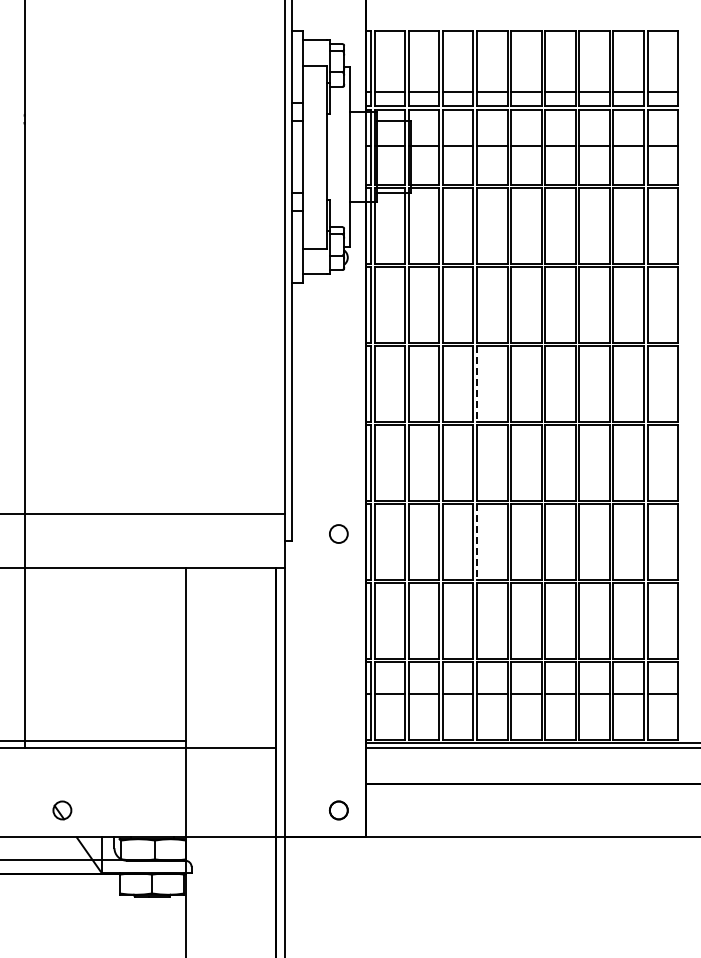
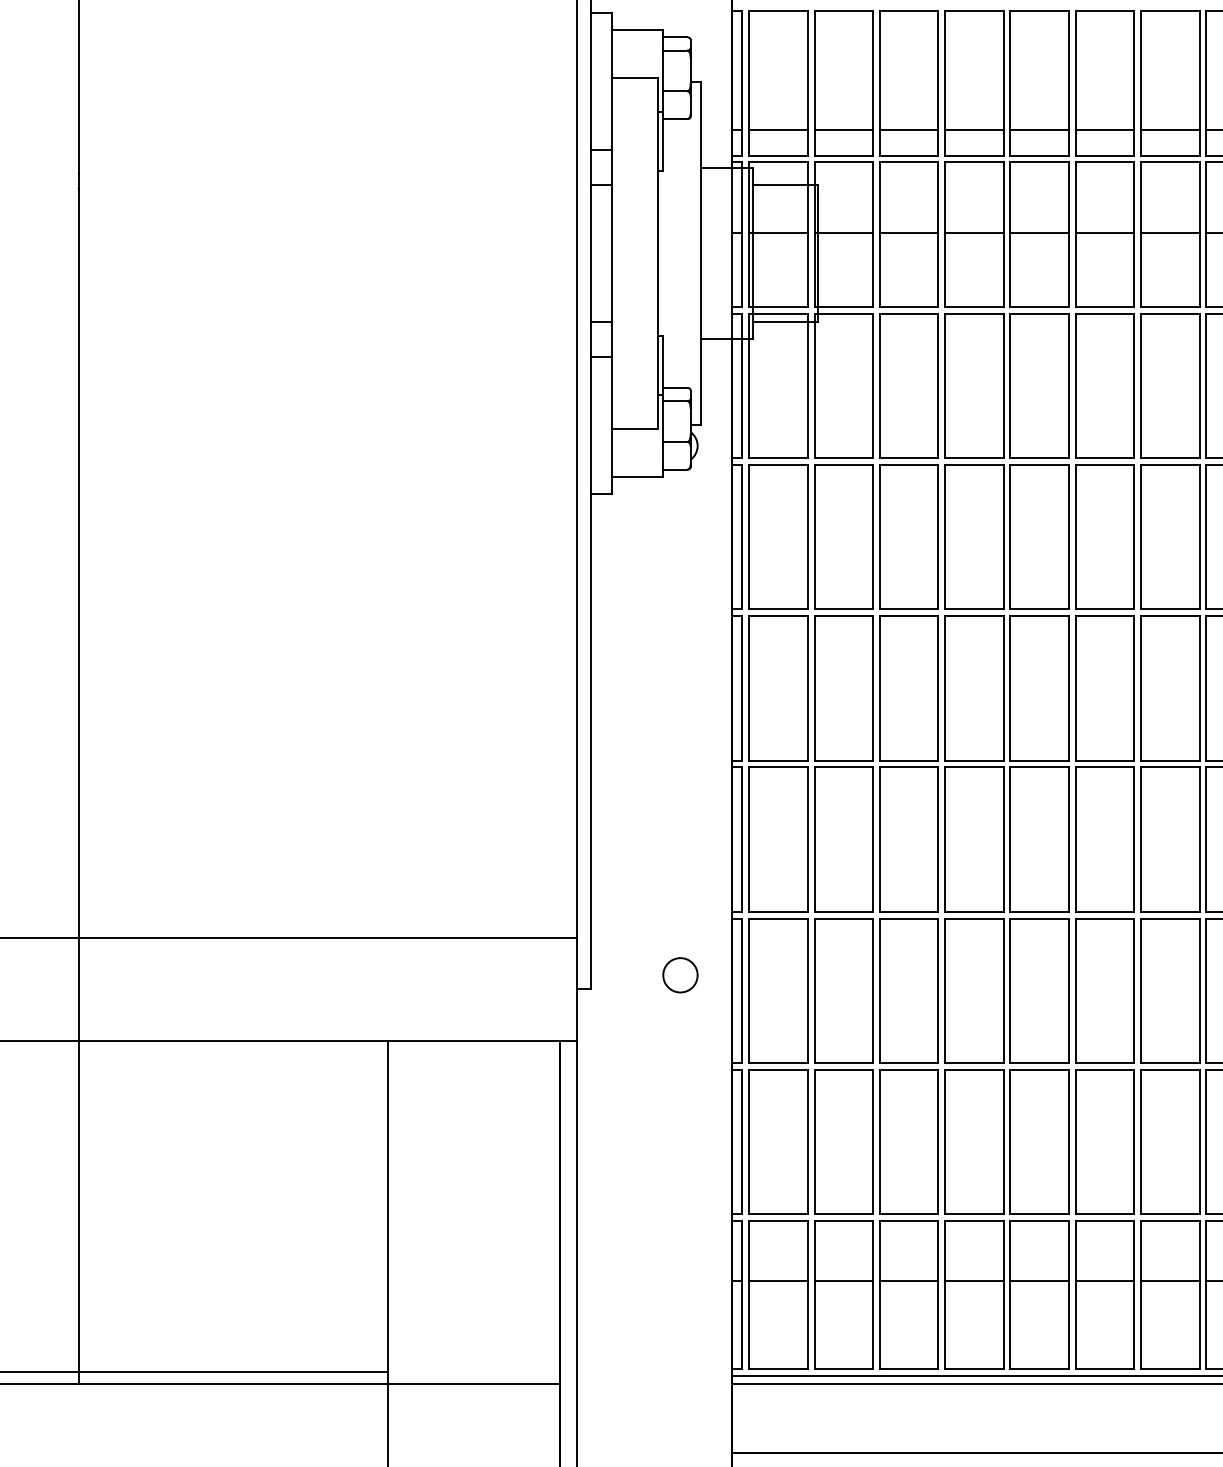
line: (477, 384) -> (945, 688), dashed -> solid
line: (477, 542) -> (945, 991), dashed -> solid

